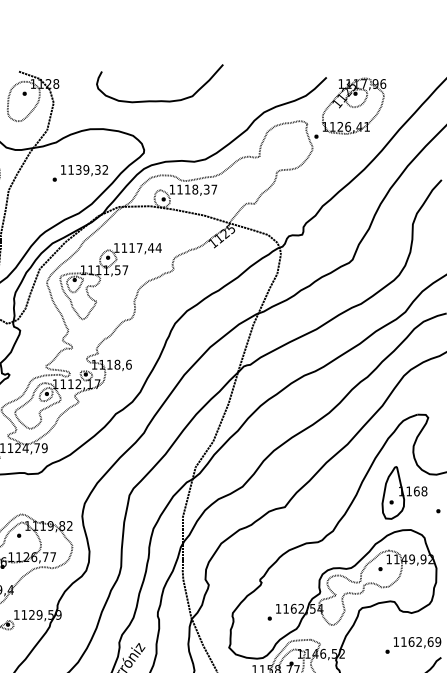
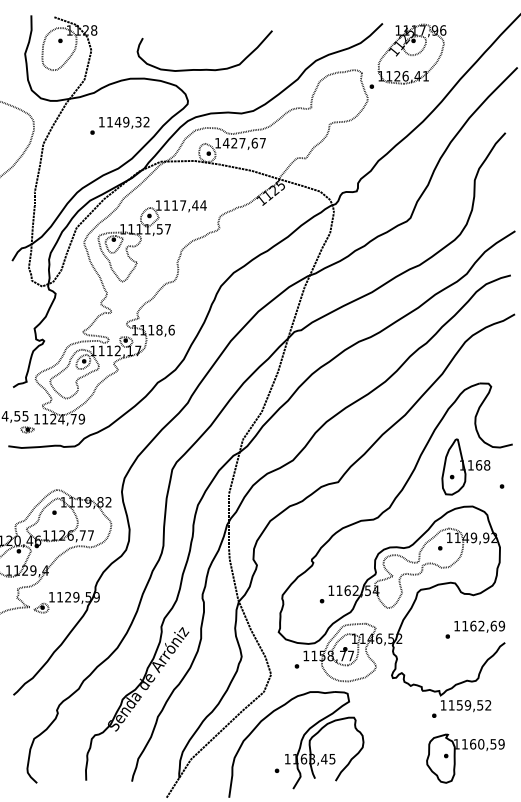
curve: (160, 99) -> (205, 68), moved
text: (78, 169) -> (117, 121), 1139,32 -> 1149,32
text: (192, 188) -> (239, 142), 1118,37 -> 1427,67

